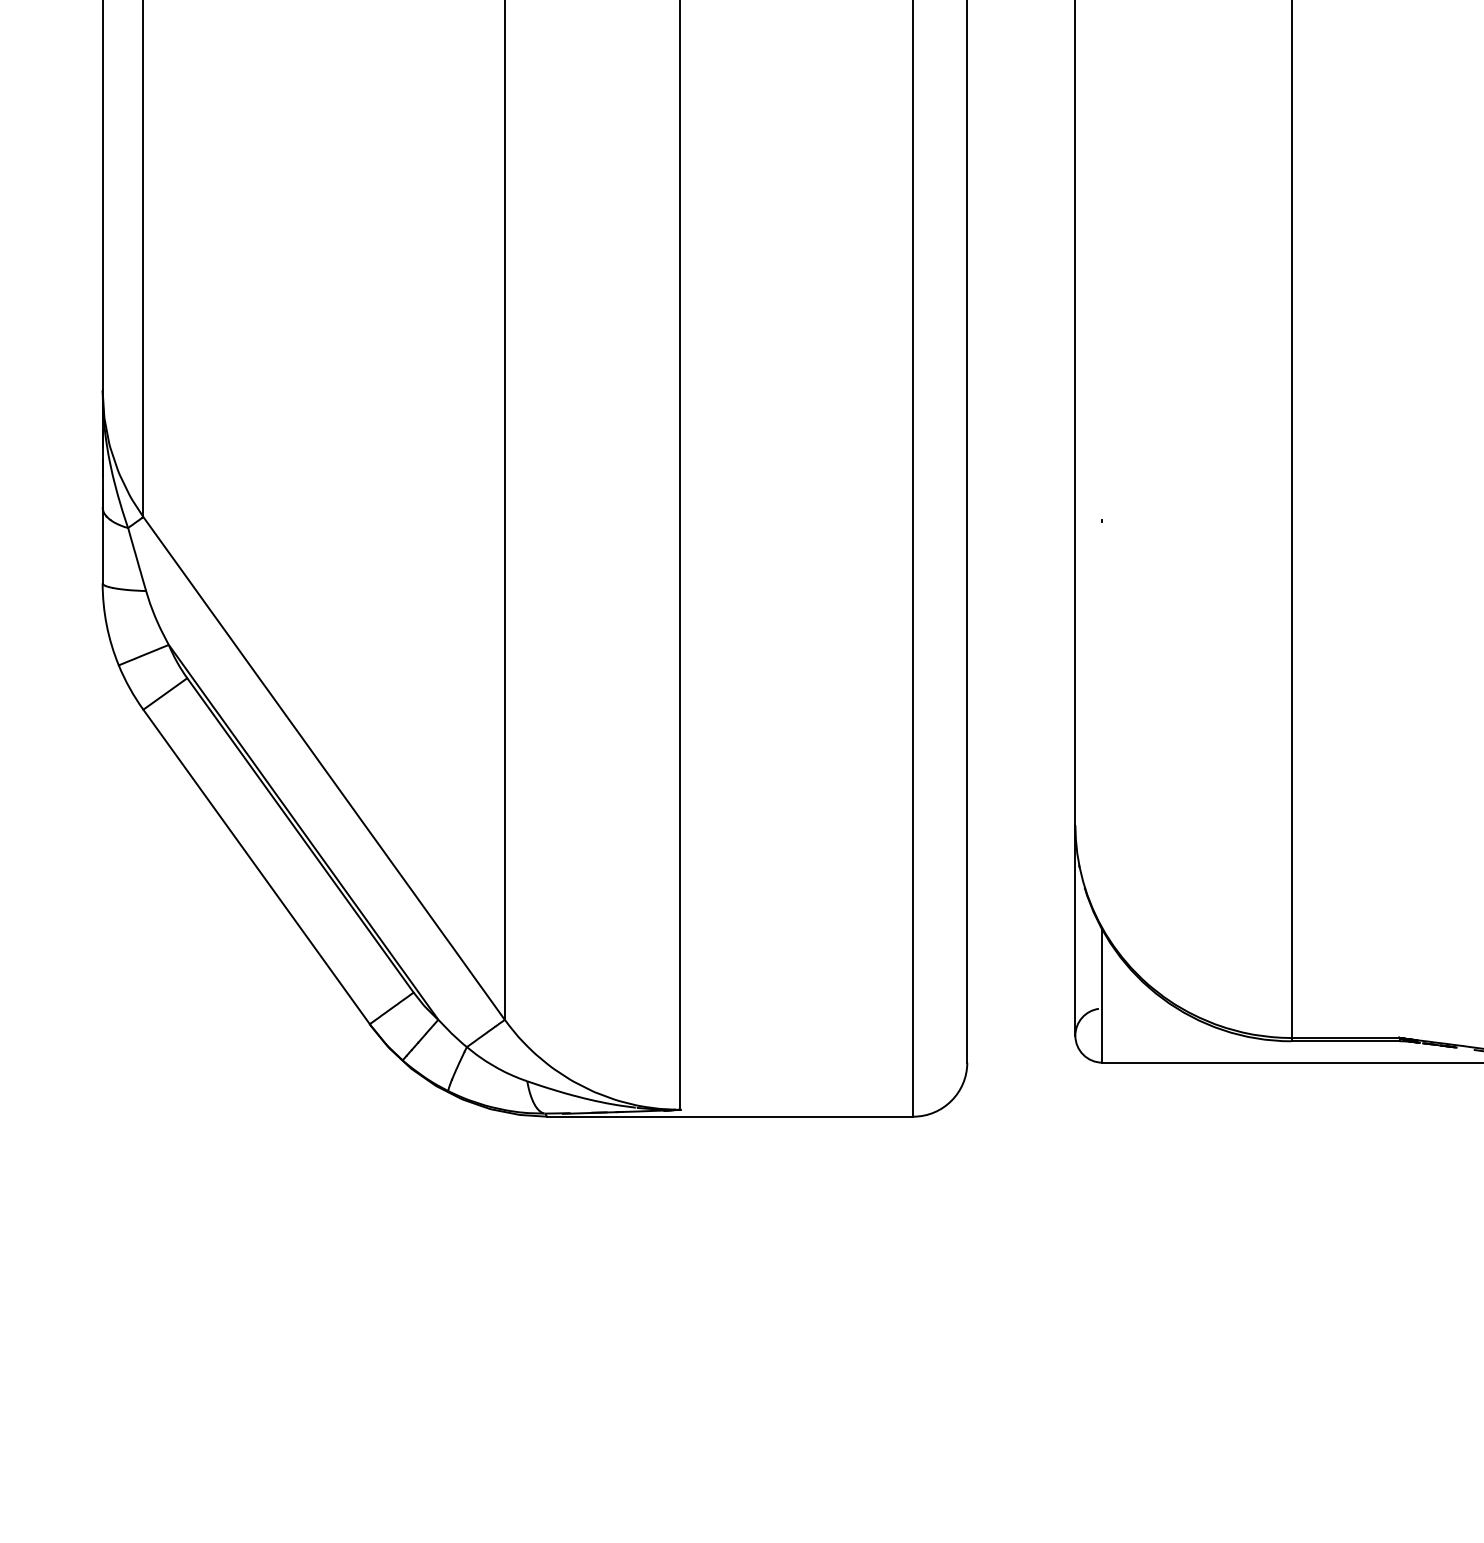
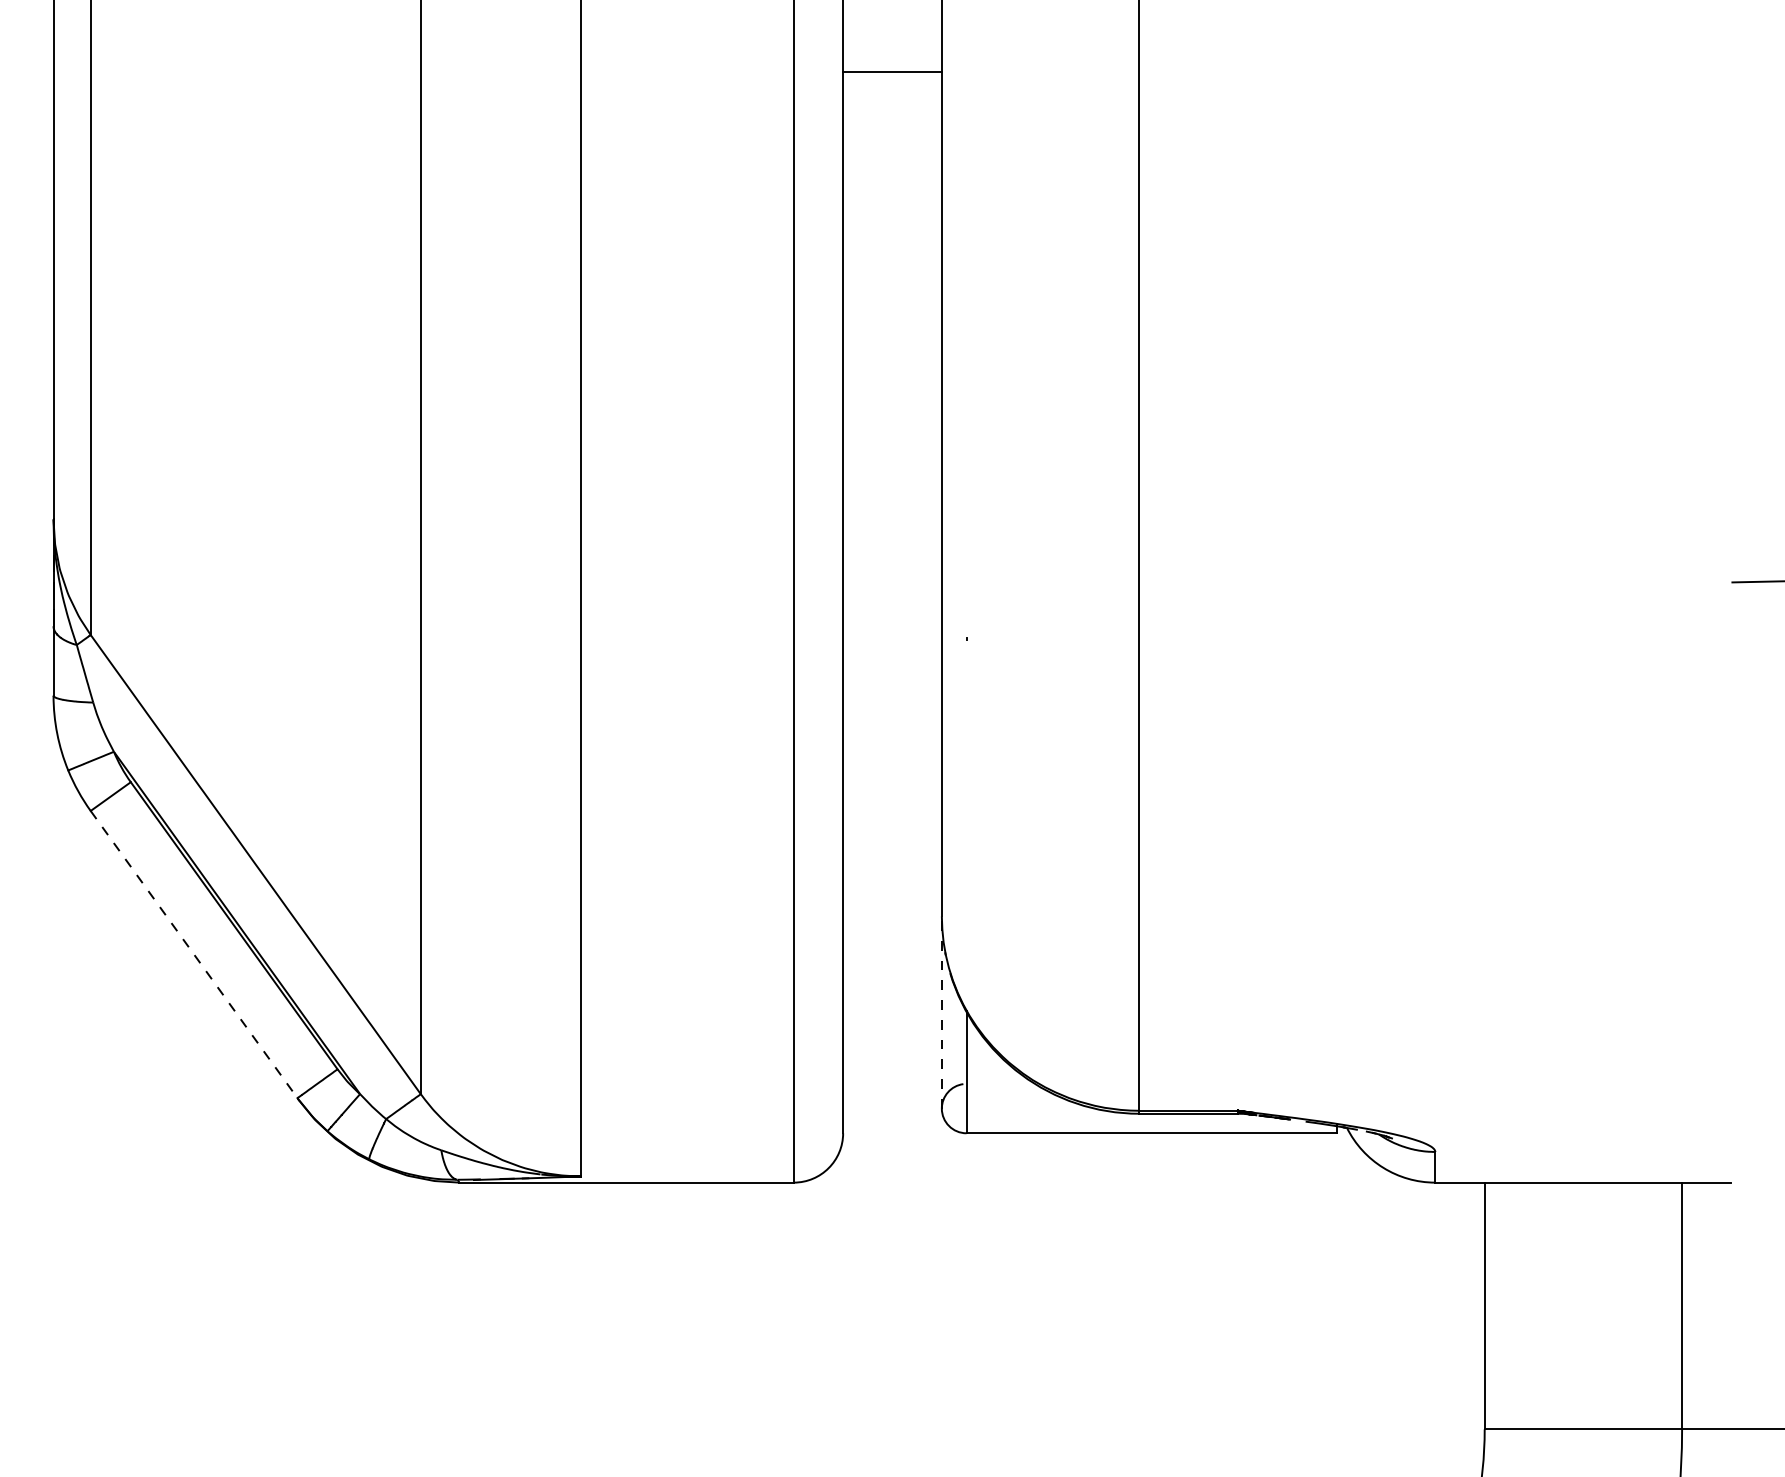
line: (257, 866) -> (194, 954), solid -> dashed
line: (1074, 929) -> (941, 1011), solid -> dashed

